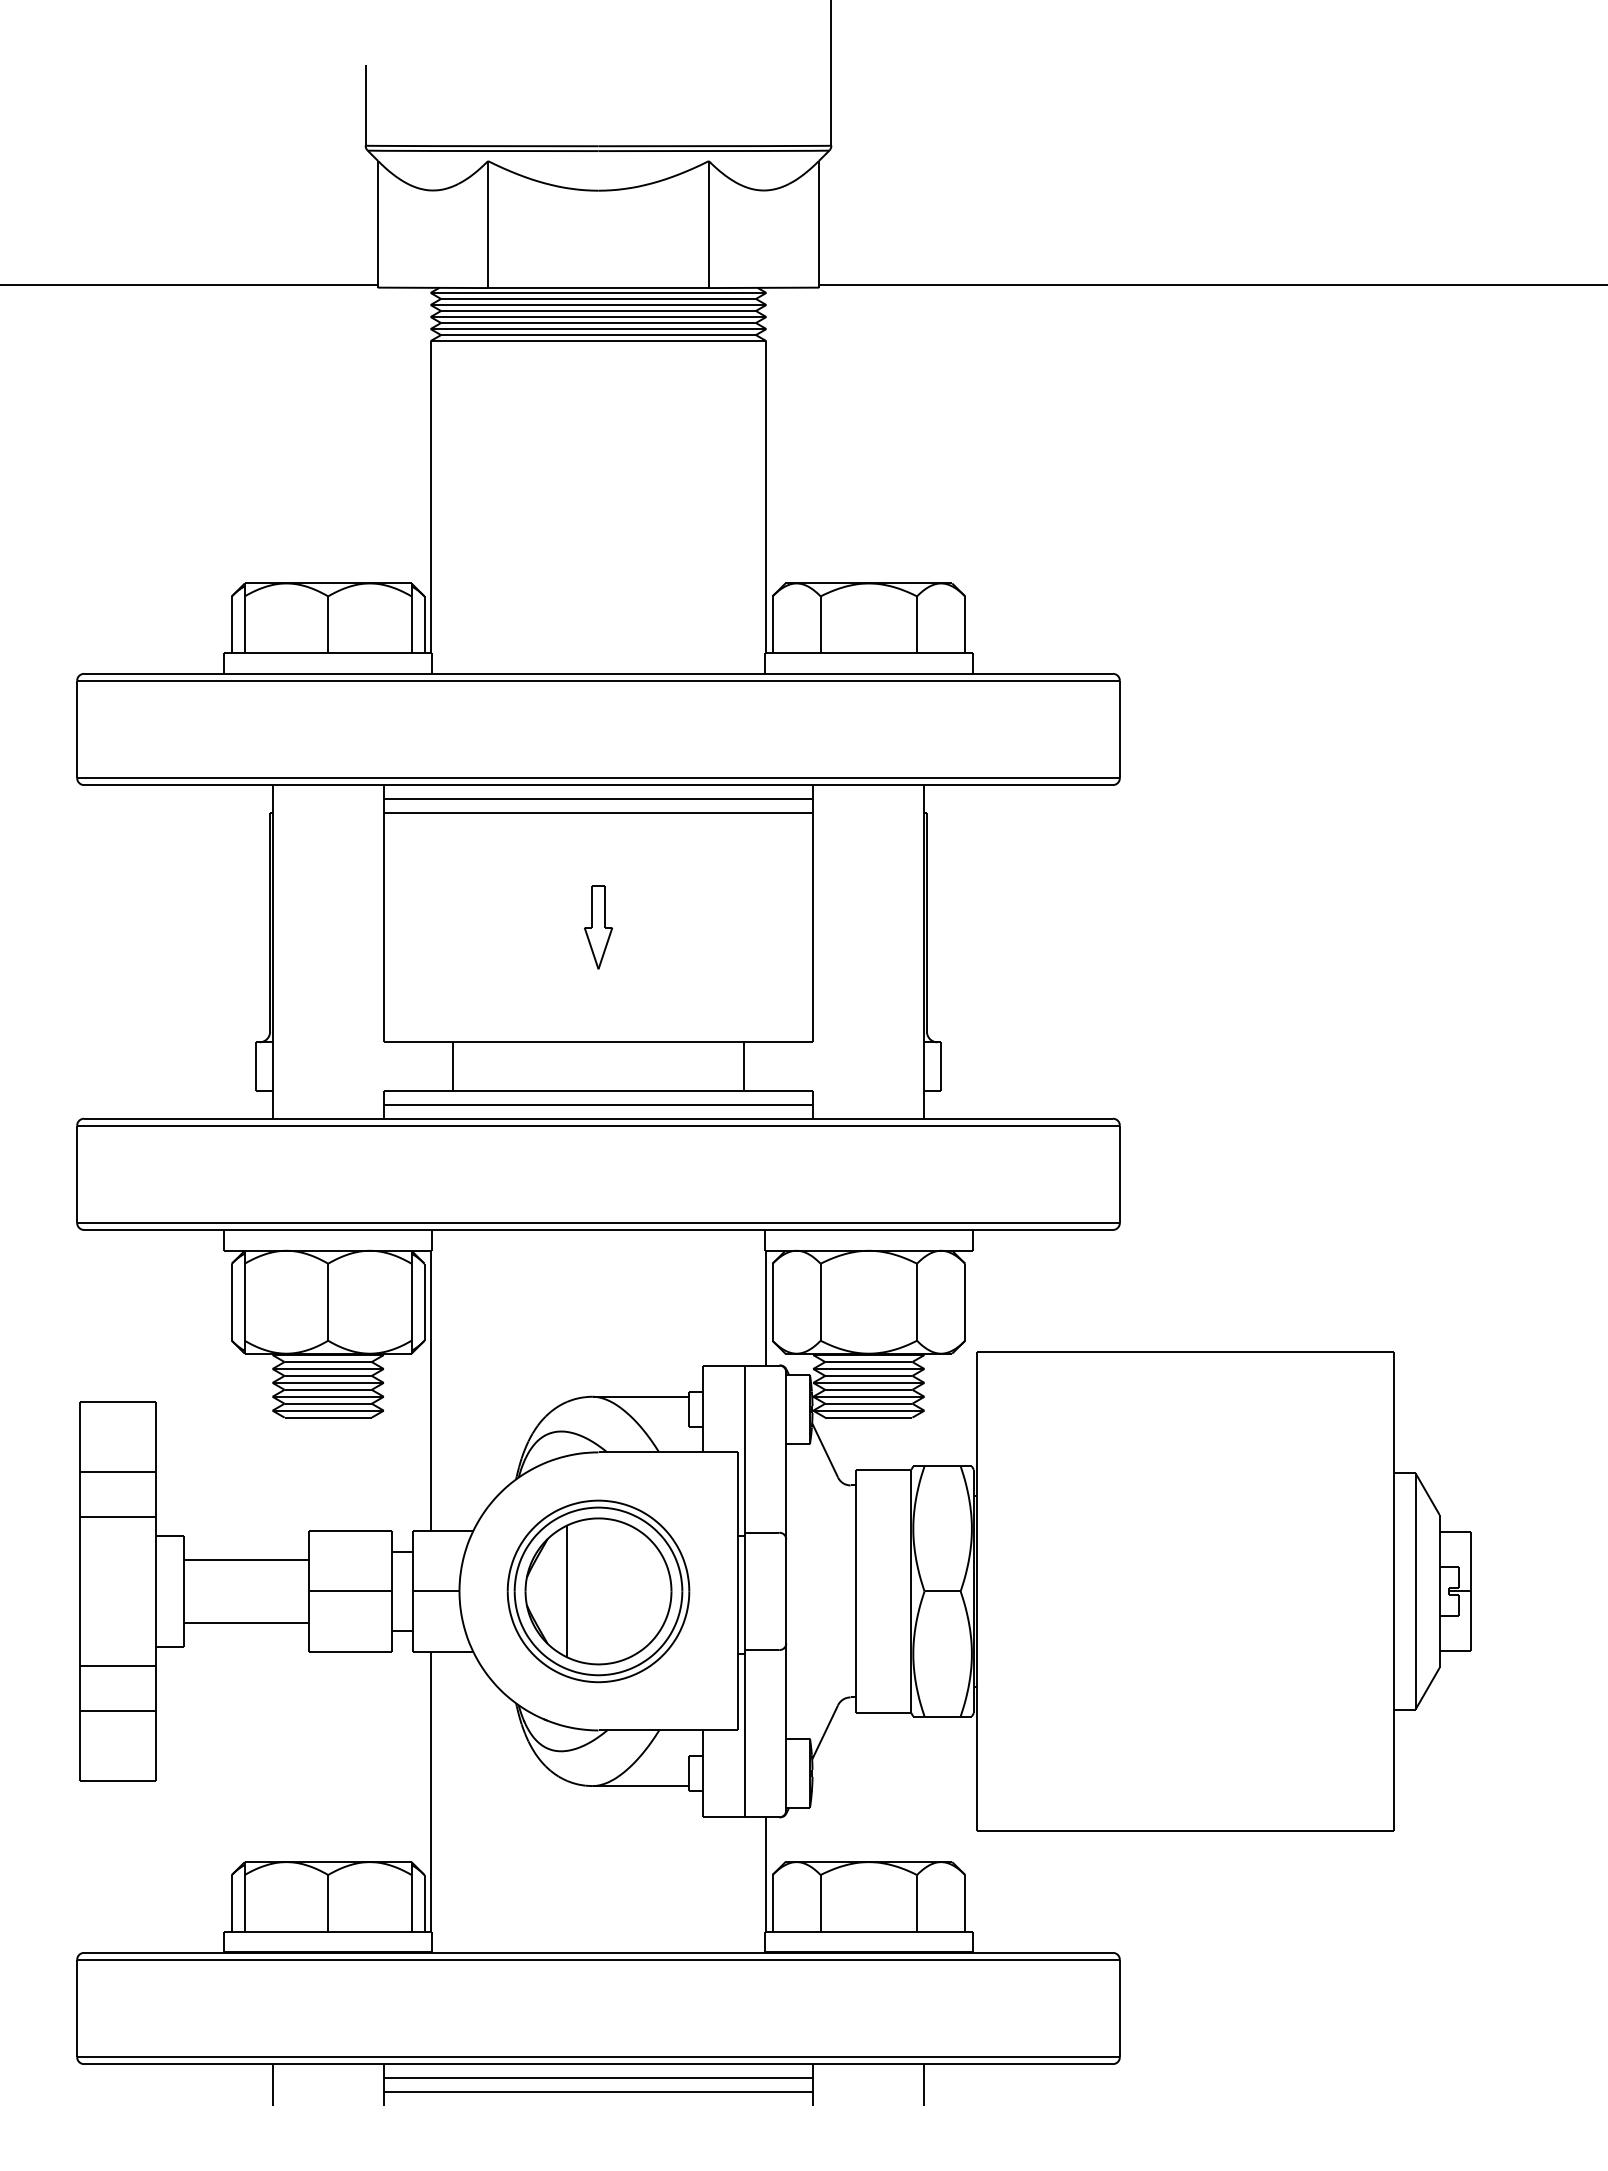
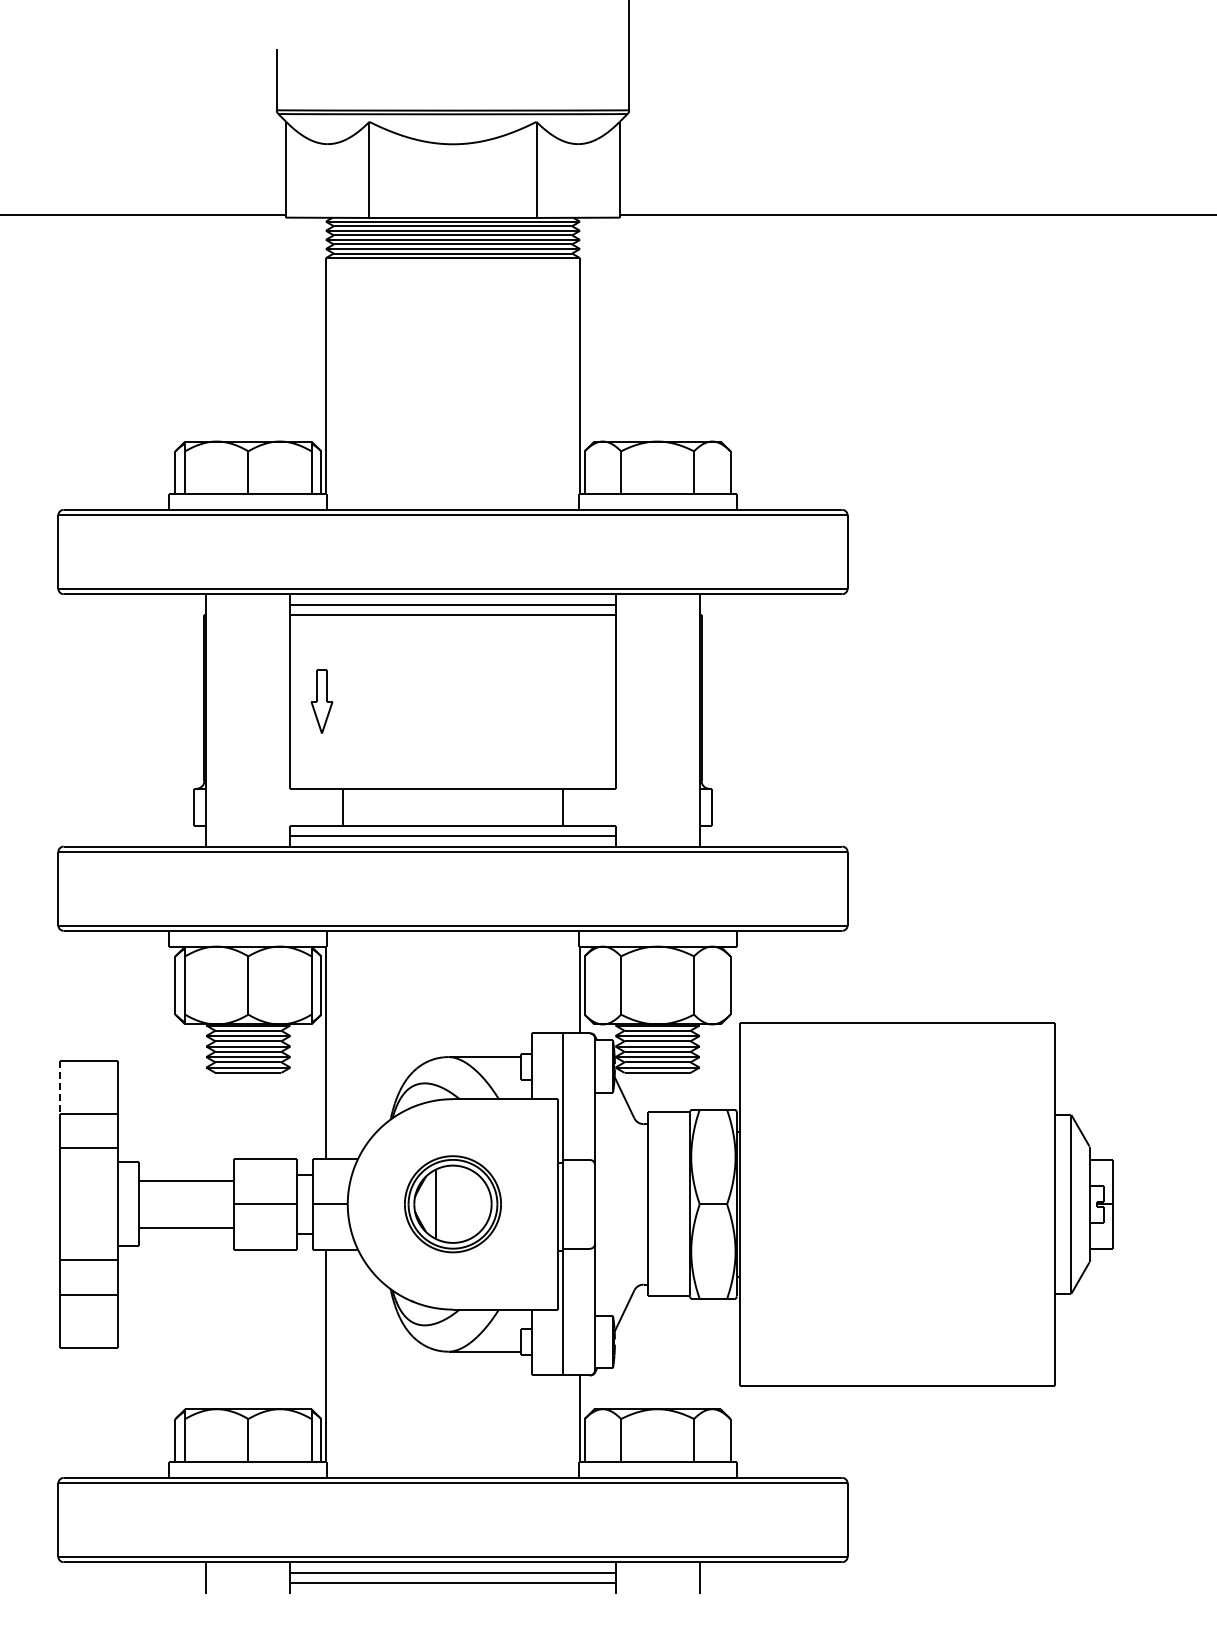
part: (597, 926) -> (321, 701), moved
line: (79, 1438) -> (60, 1088), solid -> dashed
part: (597, 1590) -> (452, 1203), size x0.7

